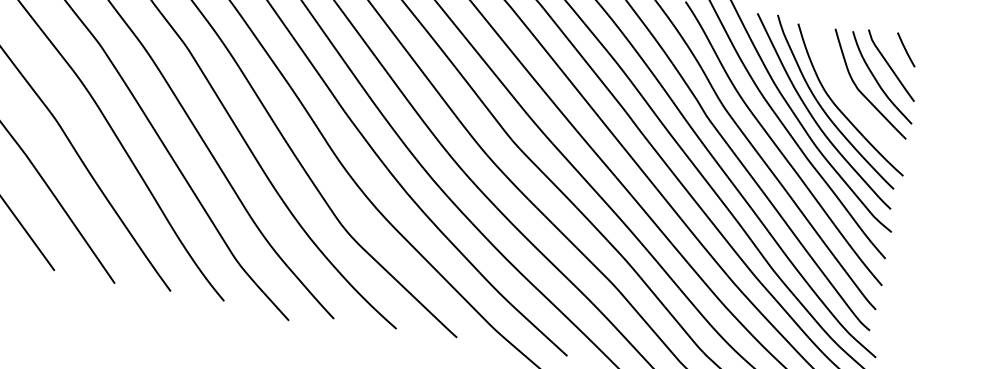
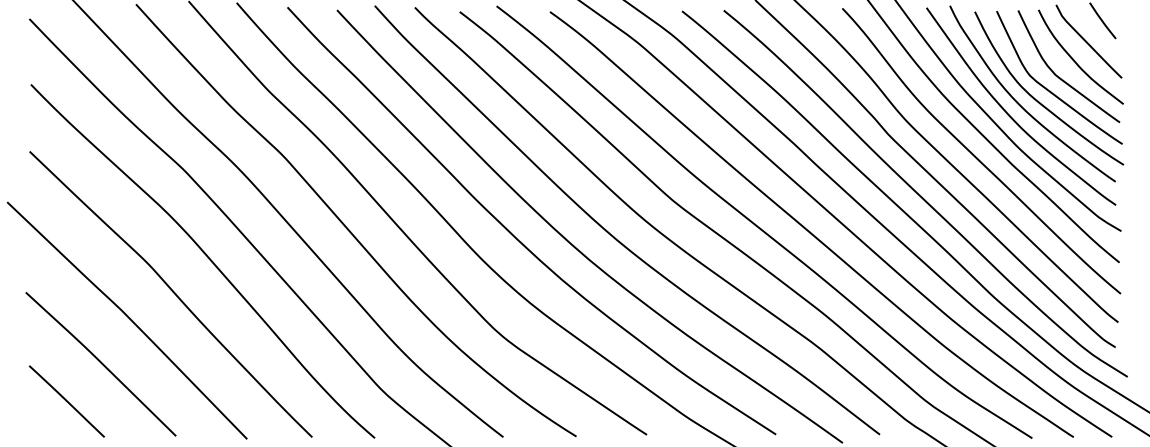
curve: (851, 101) -> (1050, 90), added

